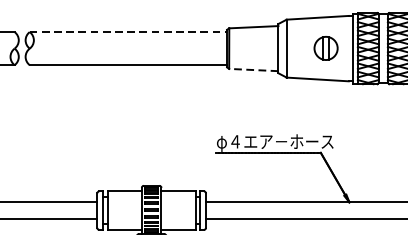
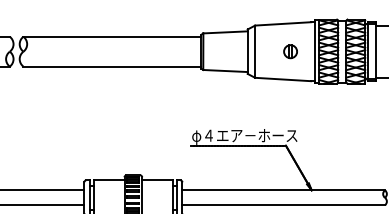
line: (128, 31) -> (112, 36), dashed -> solid
part: (325, 48) -> (290, 51), size x0.62
line: (252, 69) -> (224, 70), dashed -> solid

